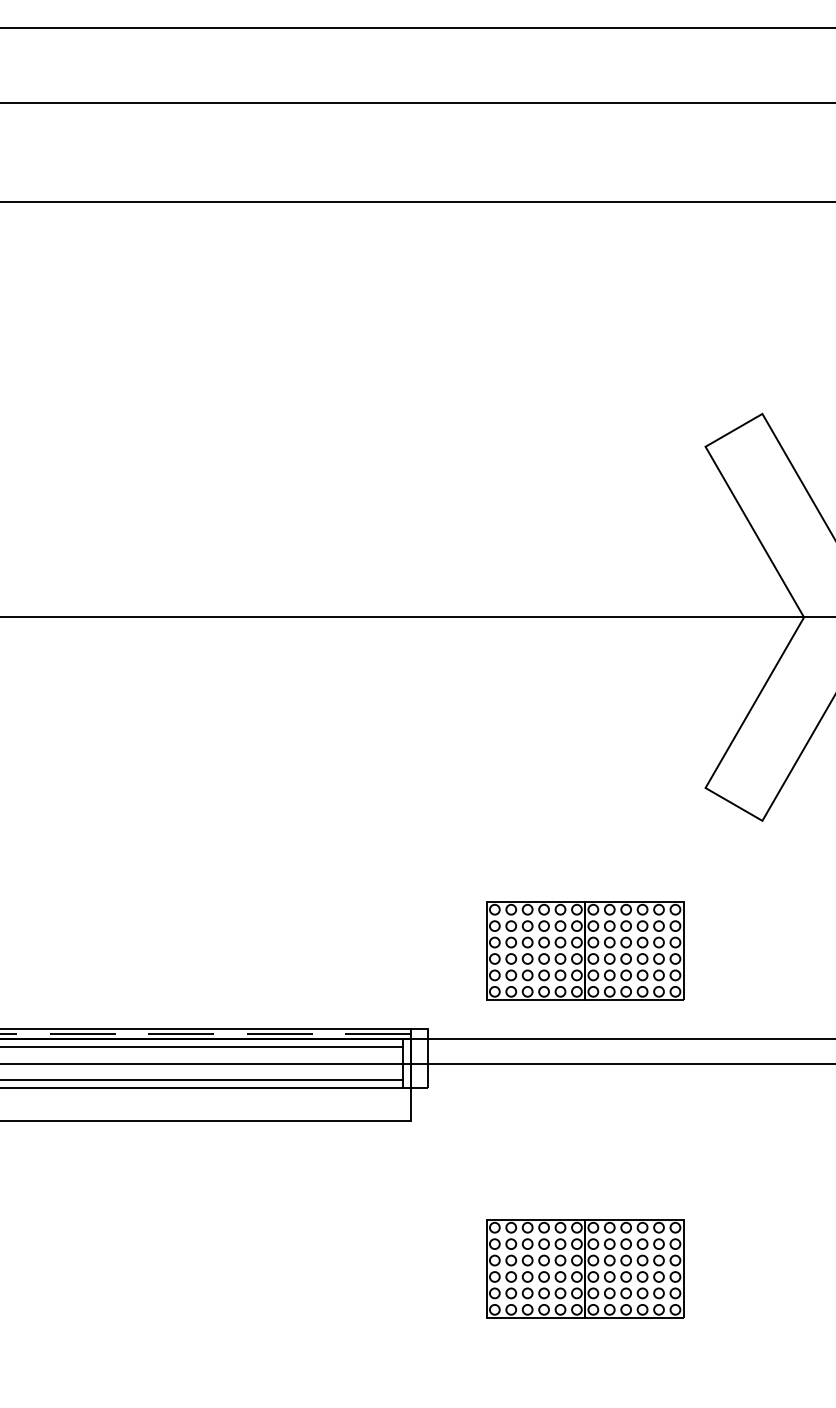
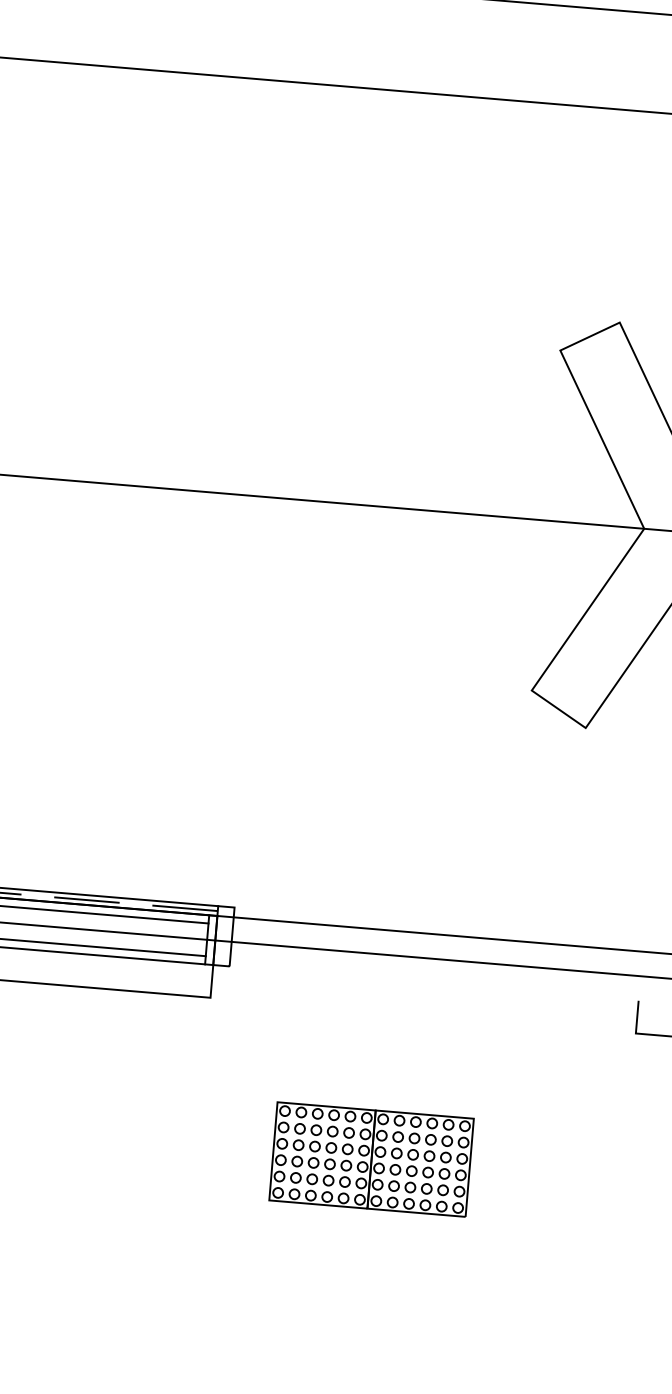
part: (585, 950) -> (398, 842), removed

